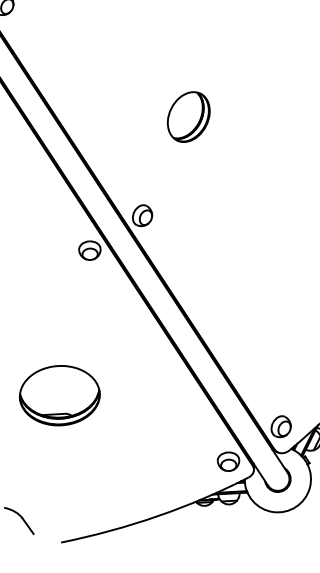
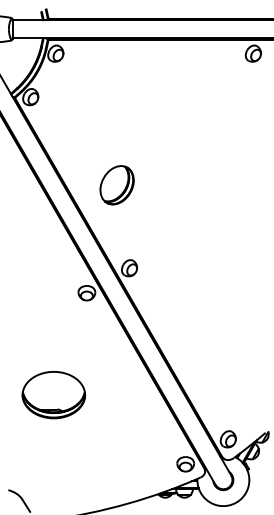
part: (187, 117) -> (116, 185), moved
part: (59, 396) -> (53, 395), moved

